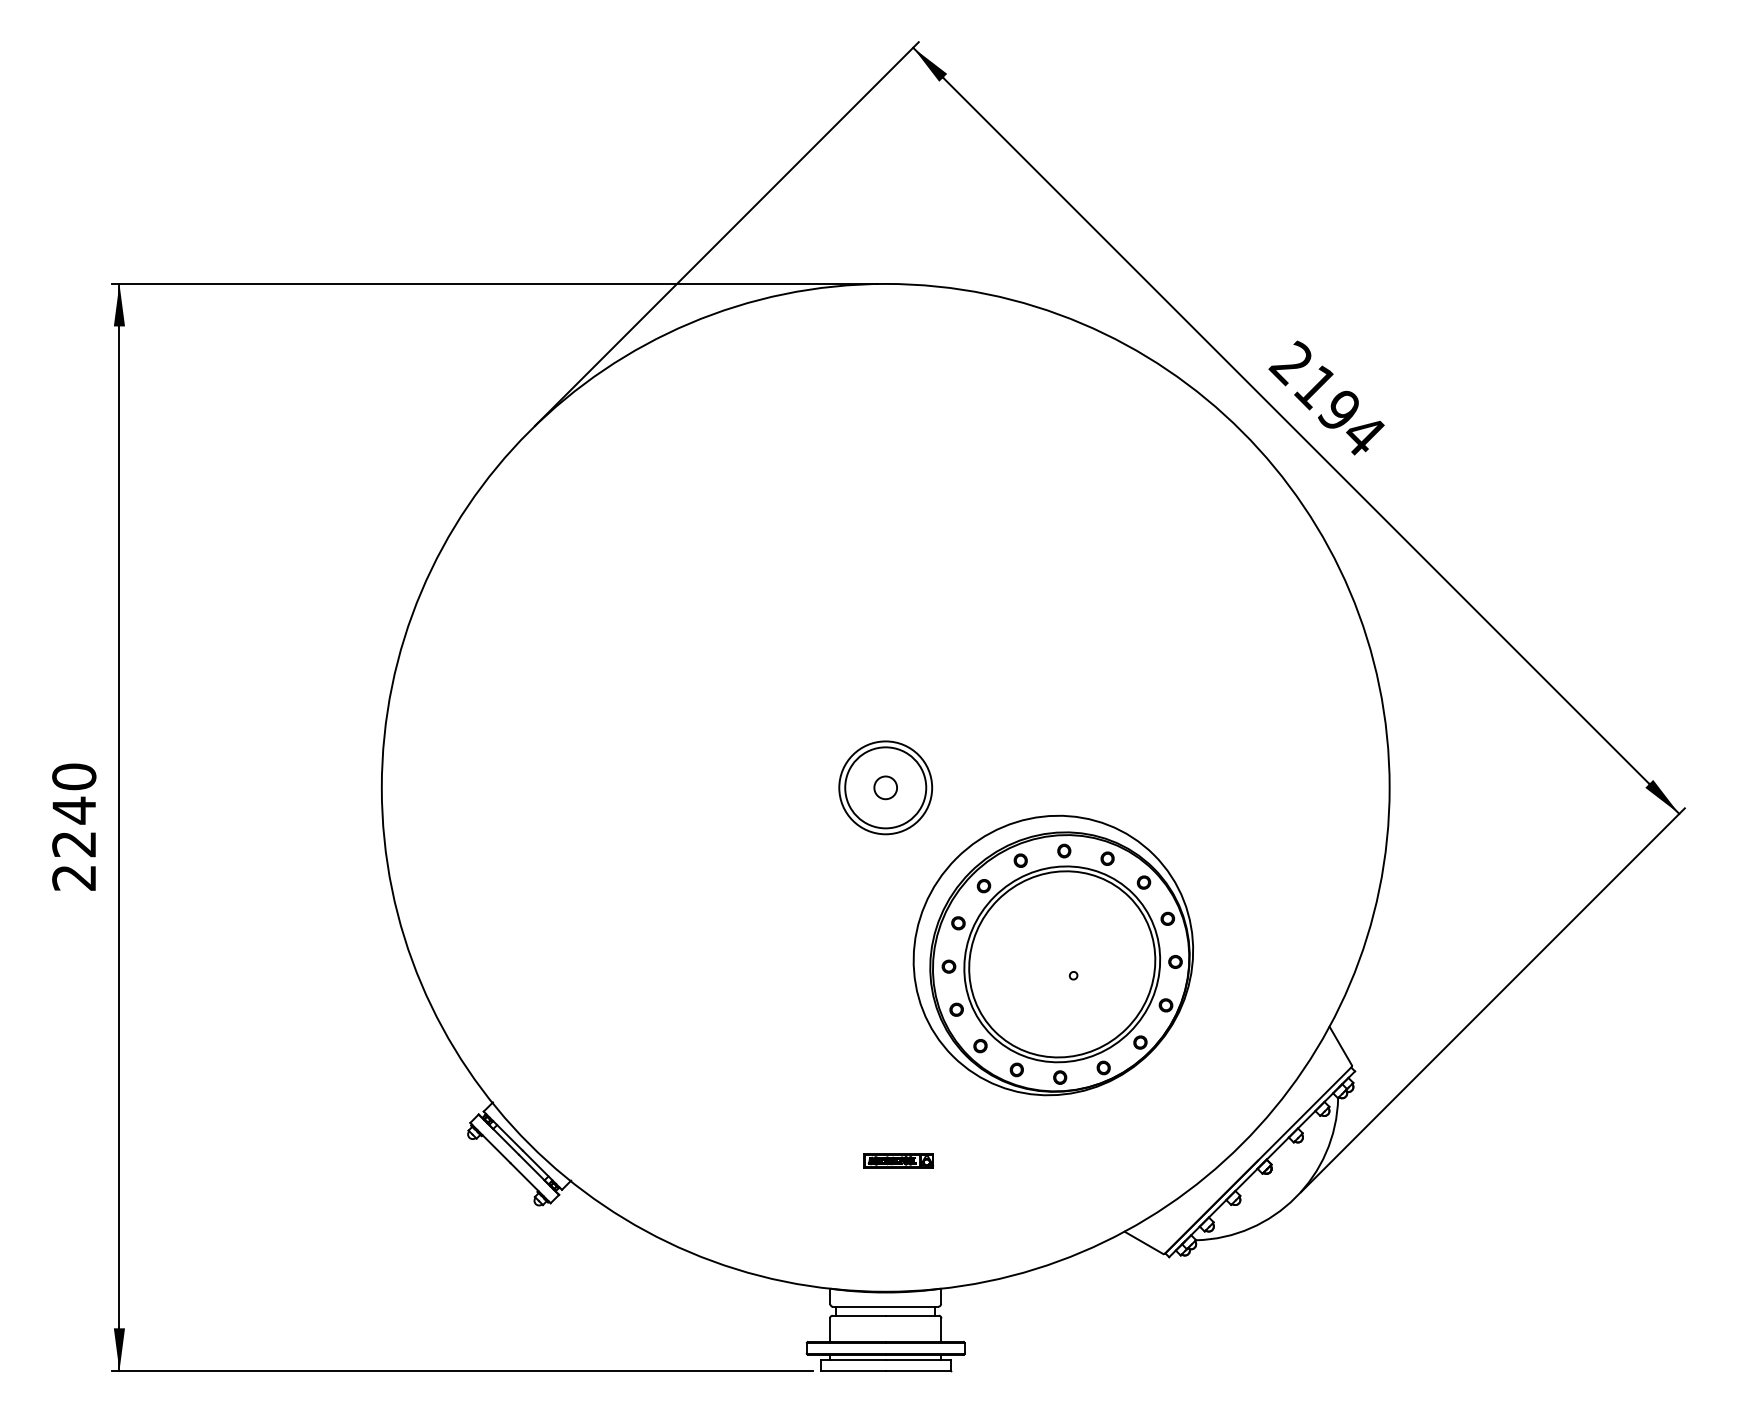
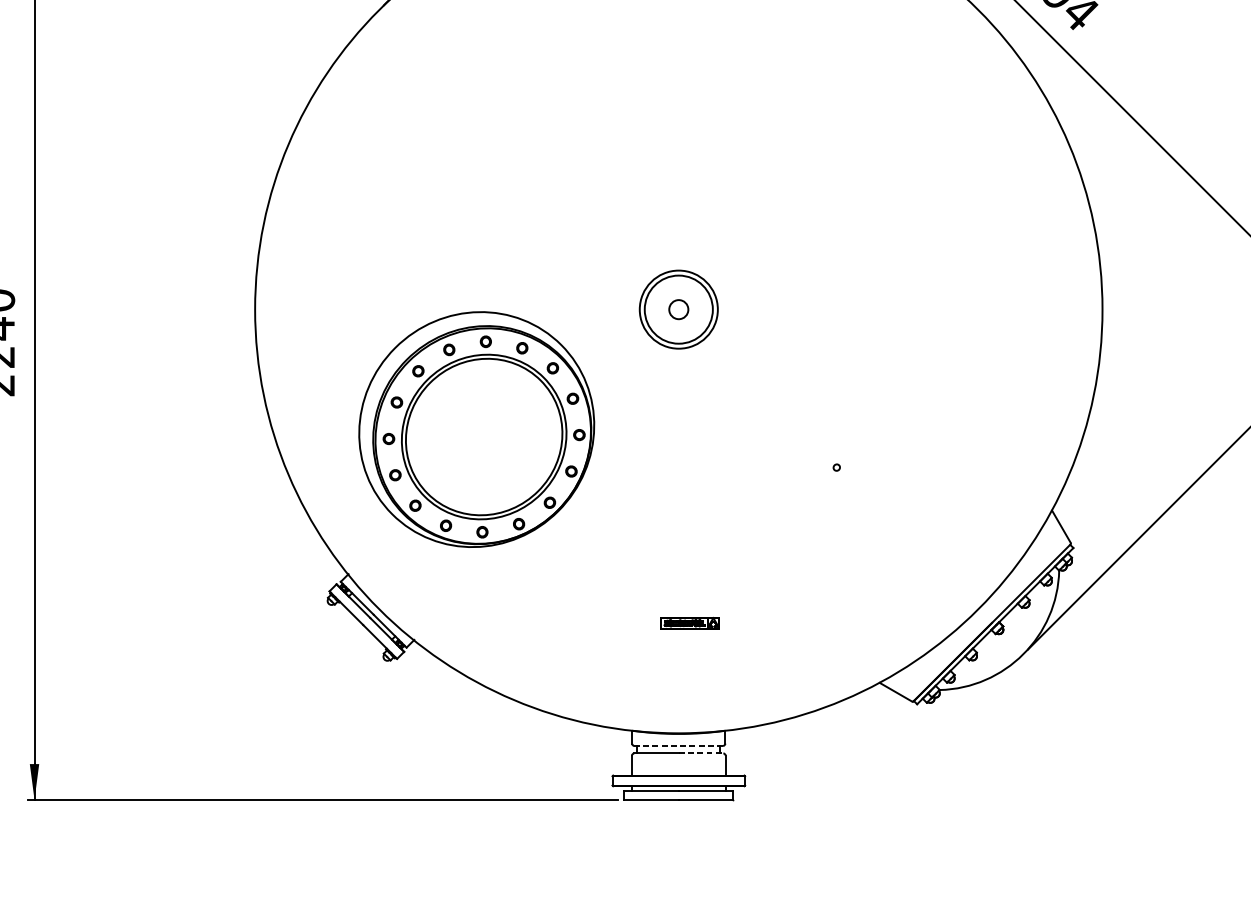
part: (1052, 955) -> (475, 429), moved
line: (885, 1306) -> (678, 745), solid -> dashed
line: (912, 1315) -> (701, 753), solid -> dashed

